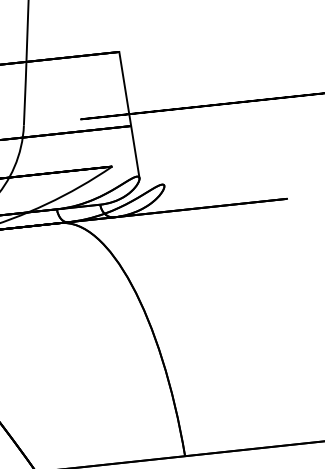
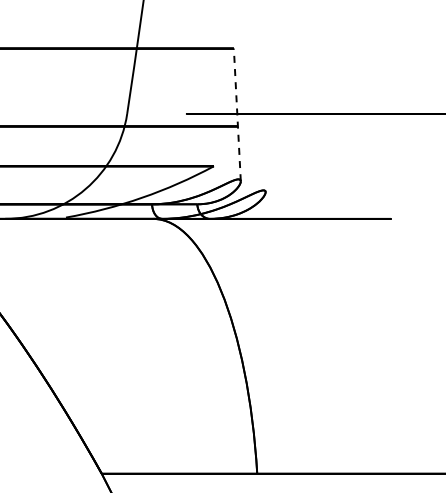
line: (129, 114) -> (237, 114), solid -> dashed

